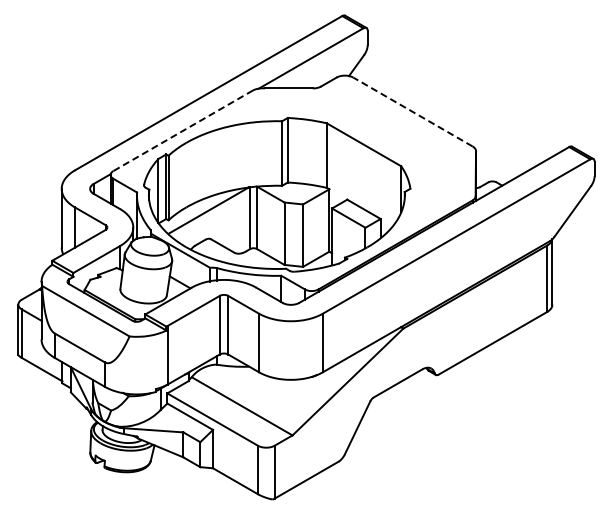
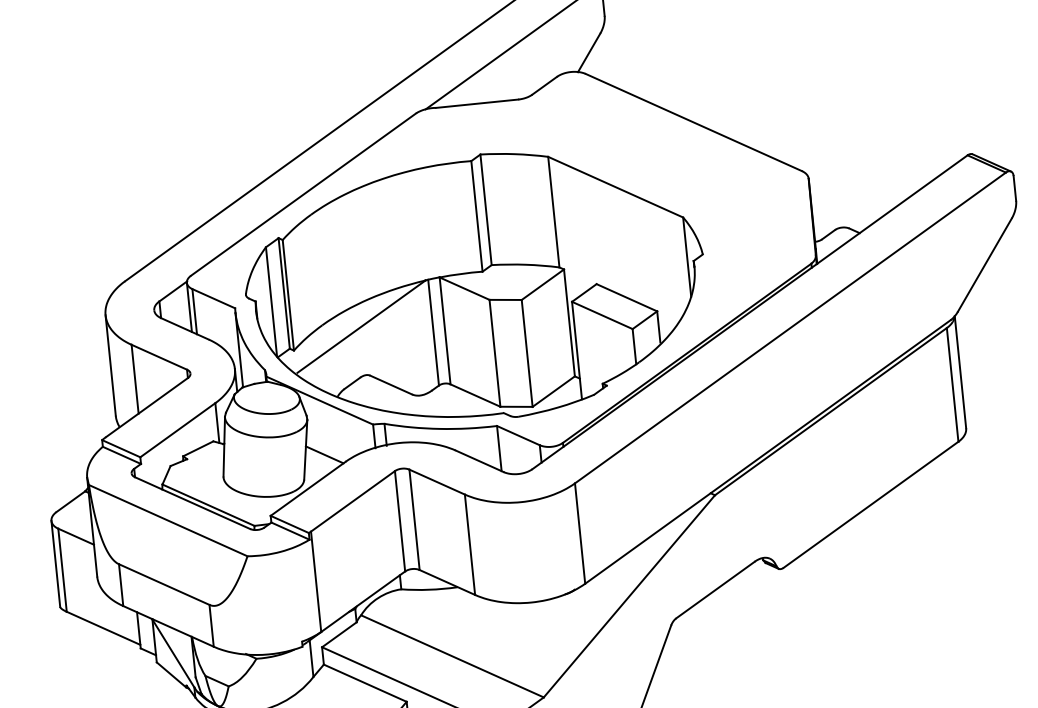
line: (412, 112) -> (693, 123), dashed -> solid
line: (183, 130) -> (304, 194), dashed -> solid

